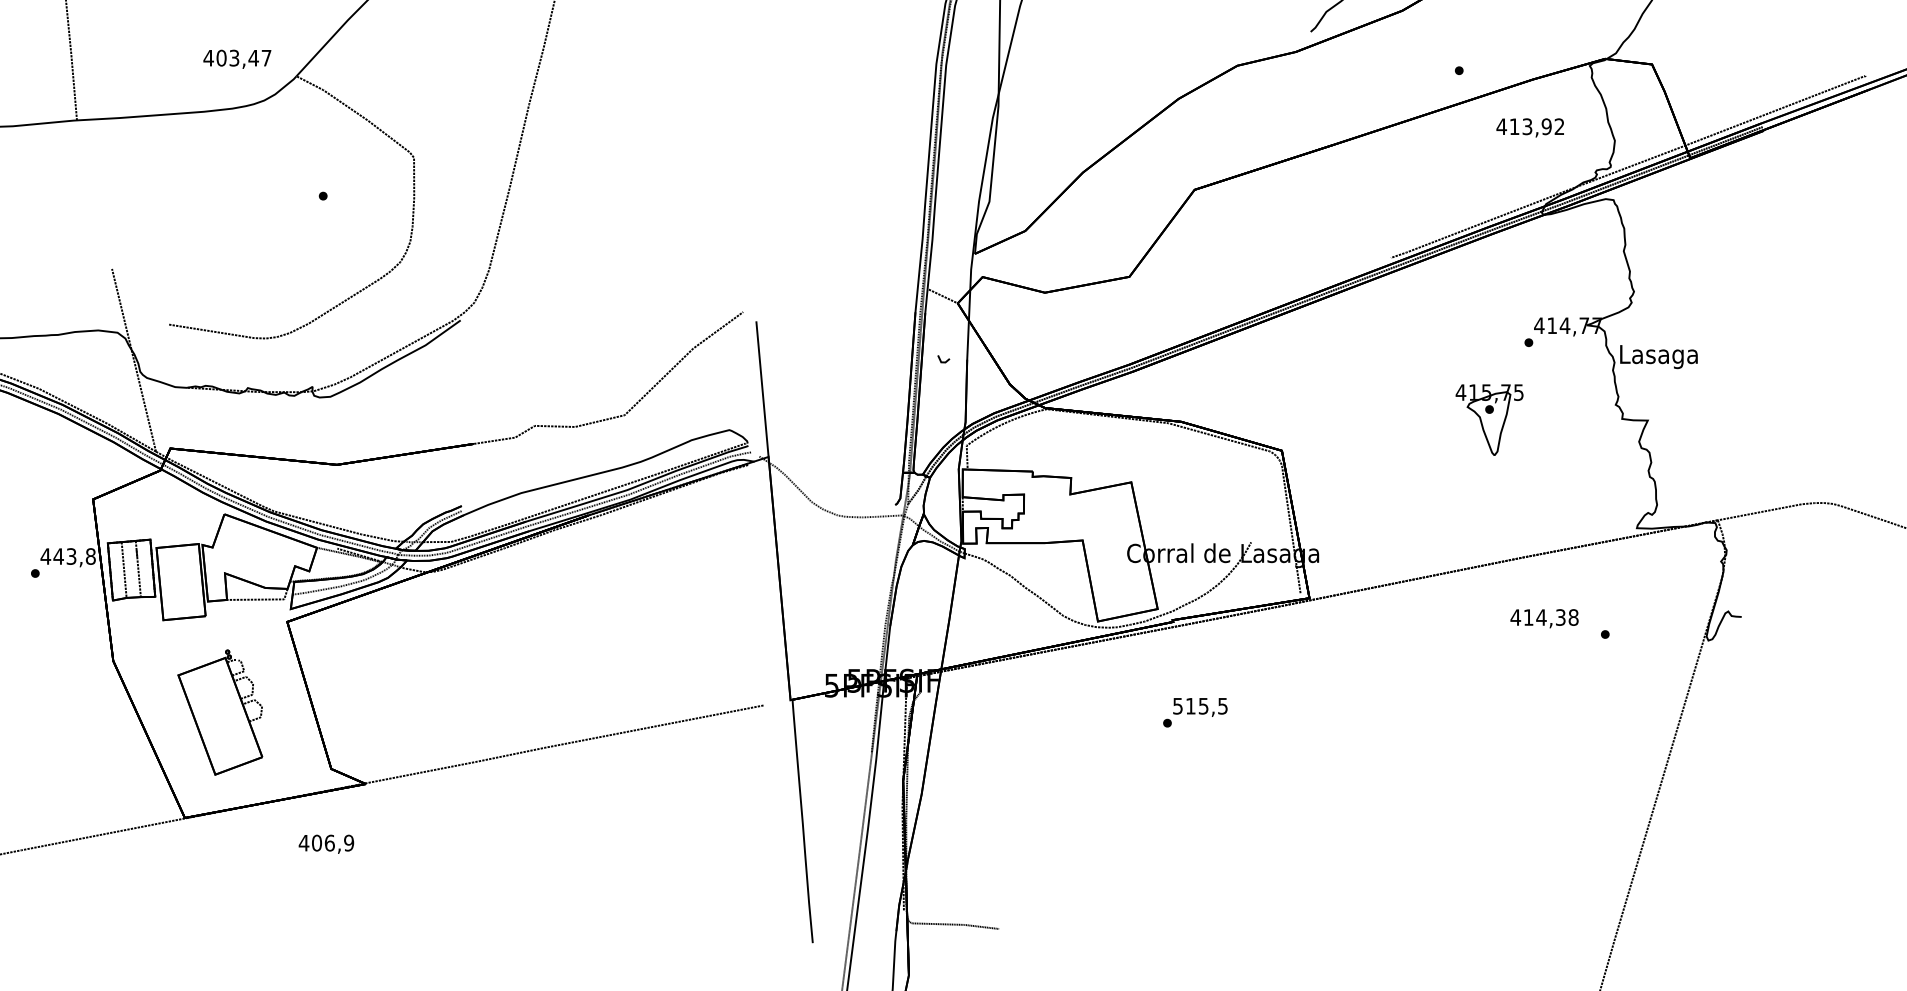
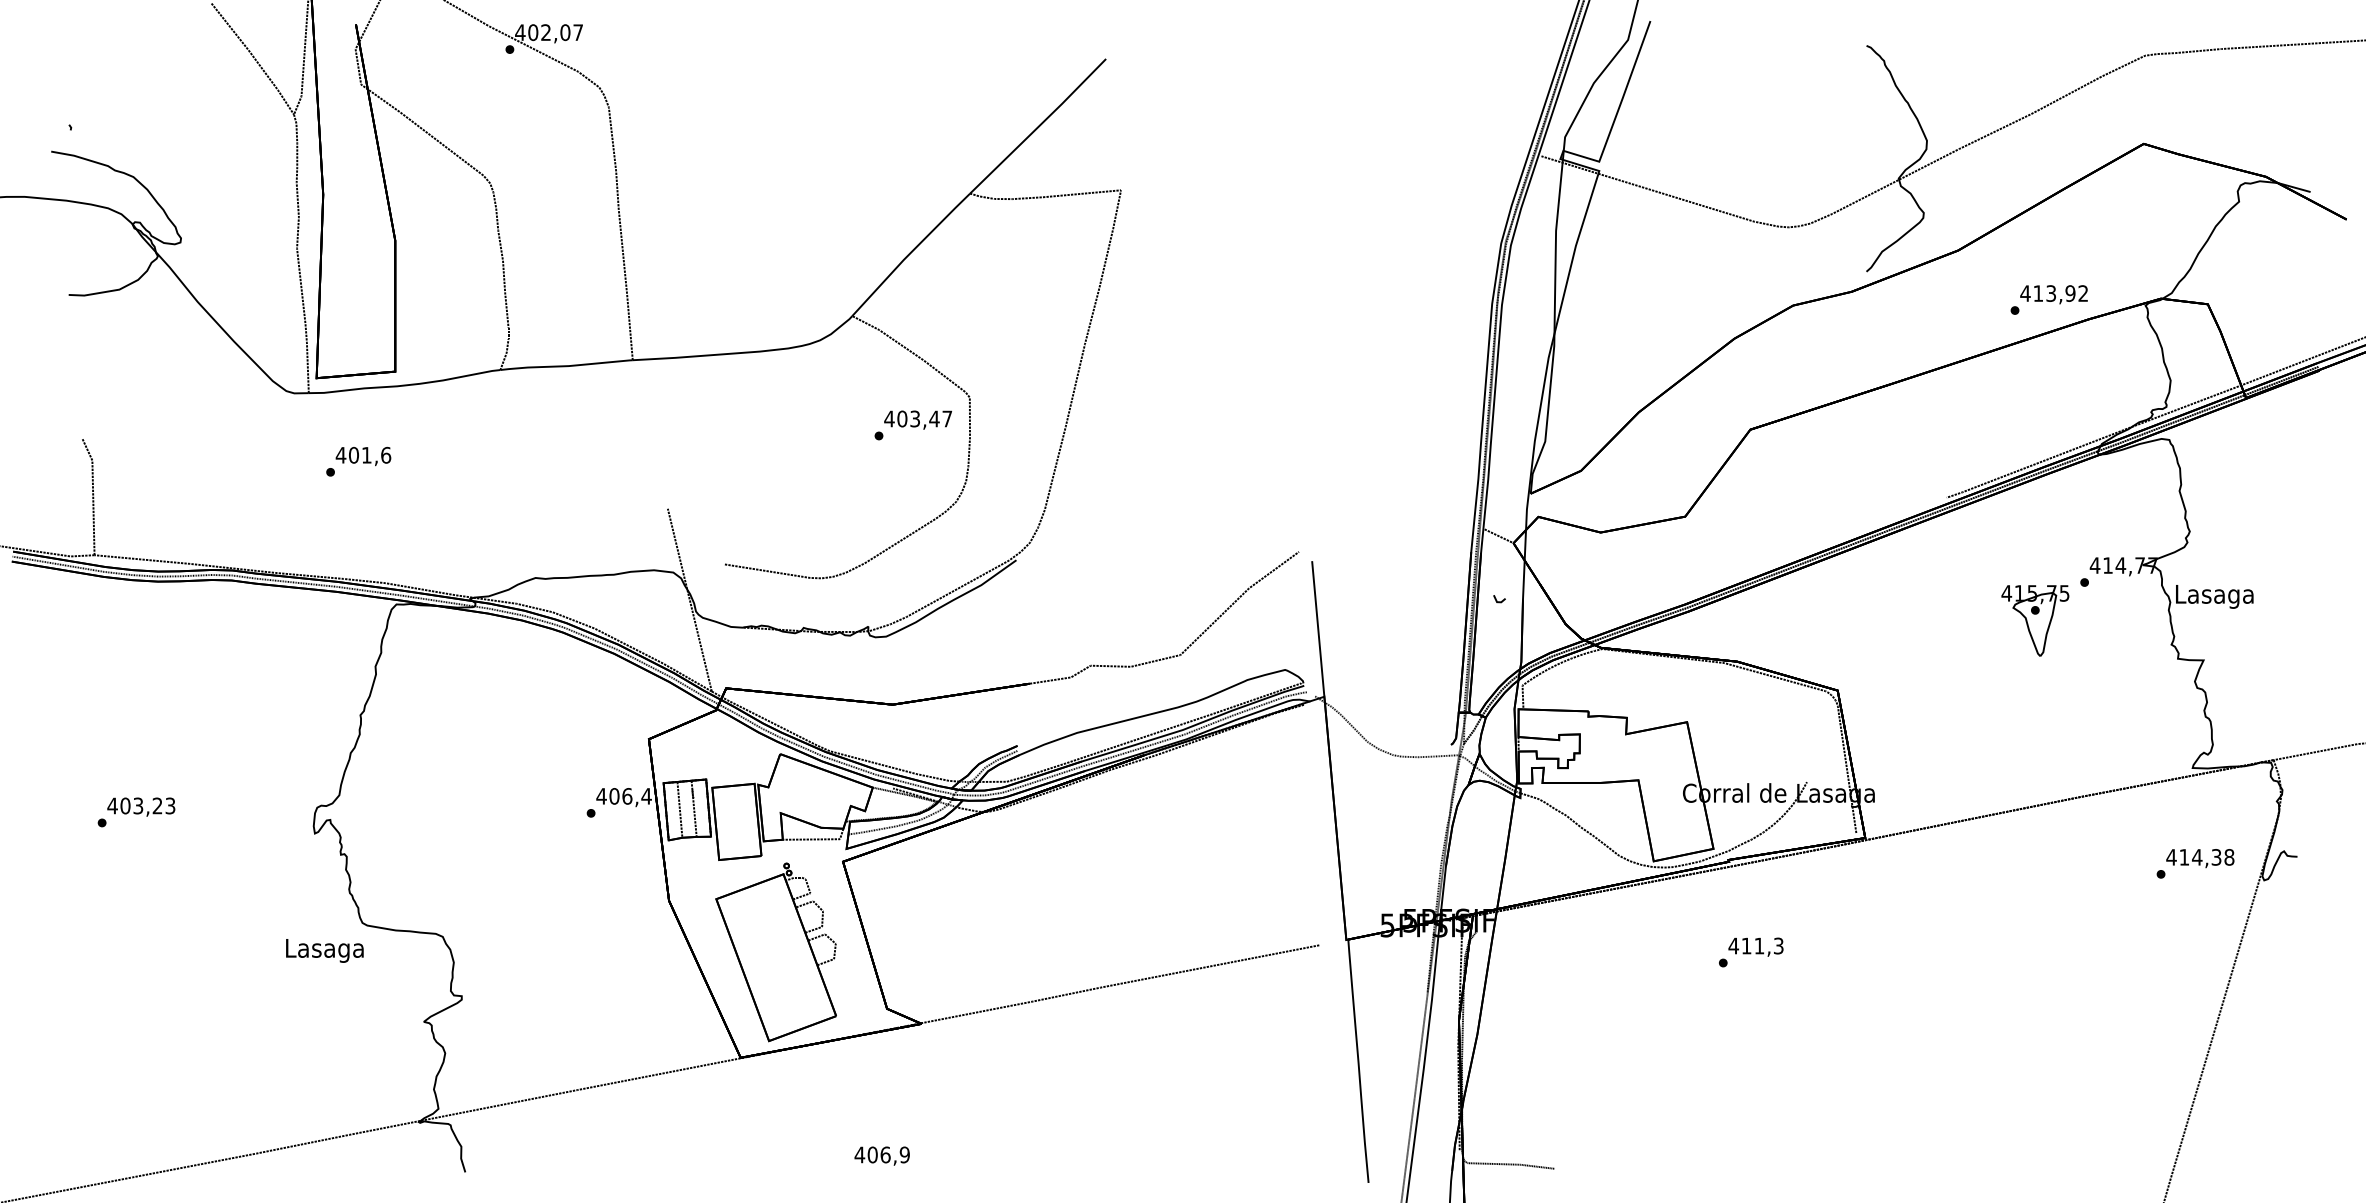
text: (236, 58) -> (917, 419), moved
text: (1529, 127) -> (2053, 294), moved
part: (1489, 419) -> (2035, 620), moved
text: (74, 556) -> (630, 796), 443,8 -> 406,4
text: (1544, 618) -> (2200, 858), moved
text: (1199, 705) -> (1755, 945), 515,5 -> 411,3
part: (219, 712) -> (775, 952), size x1.43
text: (325, 843) -> (881, 1155), moved

